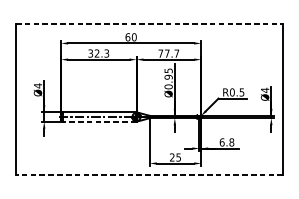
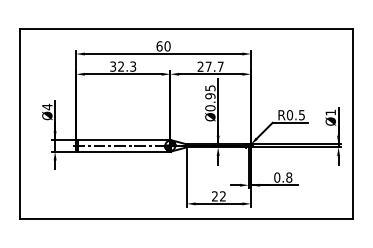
line: (149, 23) -> (186, 29), dashed -> solid
text: (160, 53) -> (200, 66), 77.7 -> 27.7
text: (264, 90) -> (330, 112), Ø4 -> Ø1
line: (99, 121) -> (123, 151), dashed -> solid
text: (222, 142) -> (277, 177), 6.8 -> 0.8
text: (178, 157) -> (222, 196), 25 -> 22
line: (149, 175) -> (186, 218), dashed -> solid

